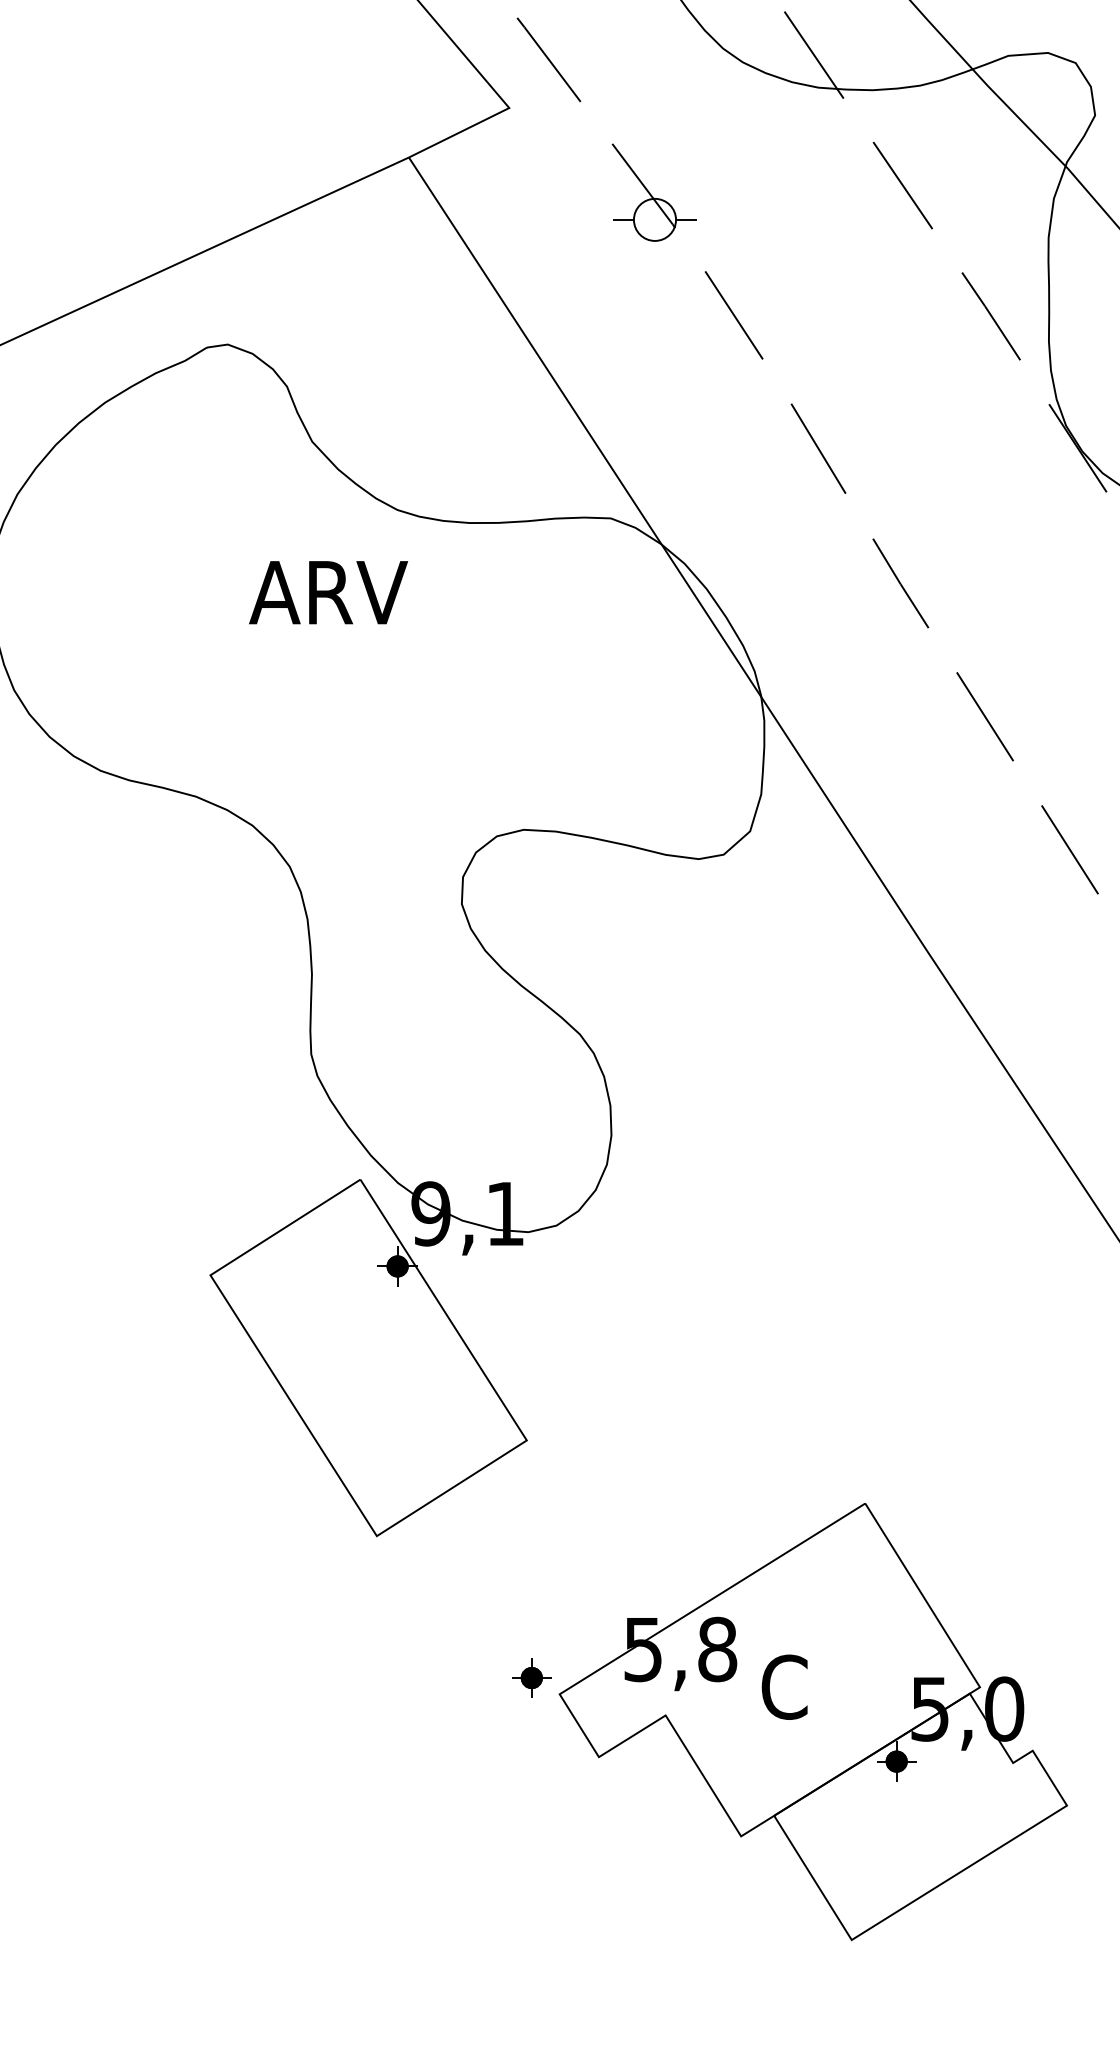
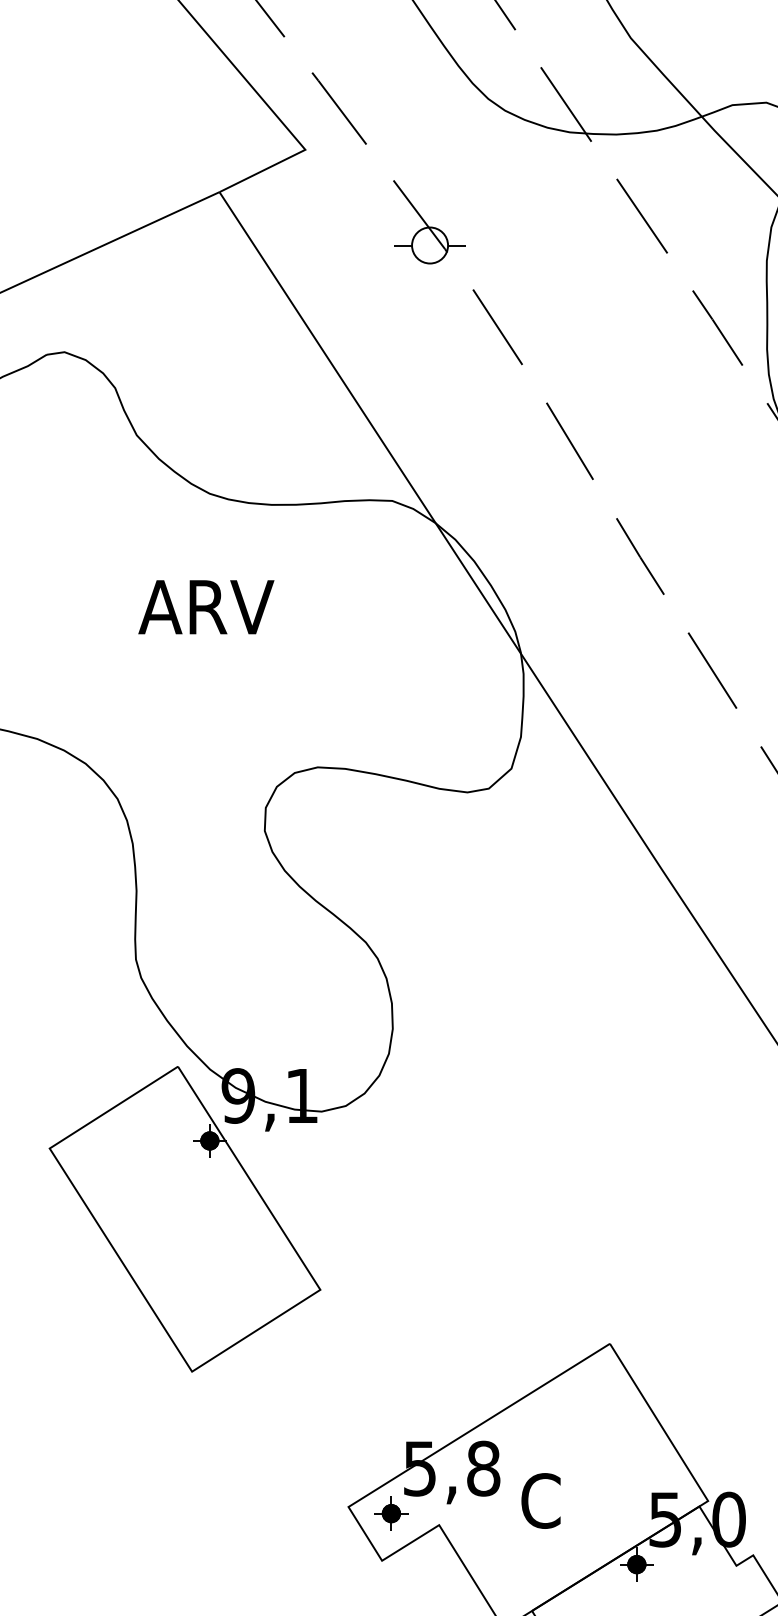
text: (328, 592) -> (206, 607), moved
part: (531, 1677) -> (391, 1513), moved

